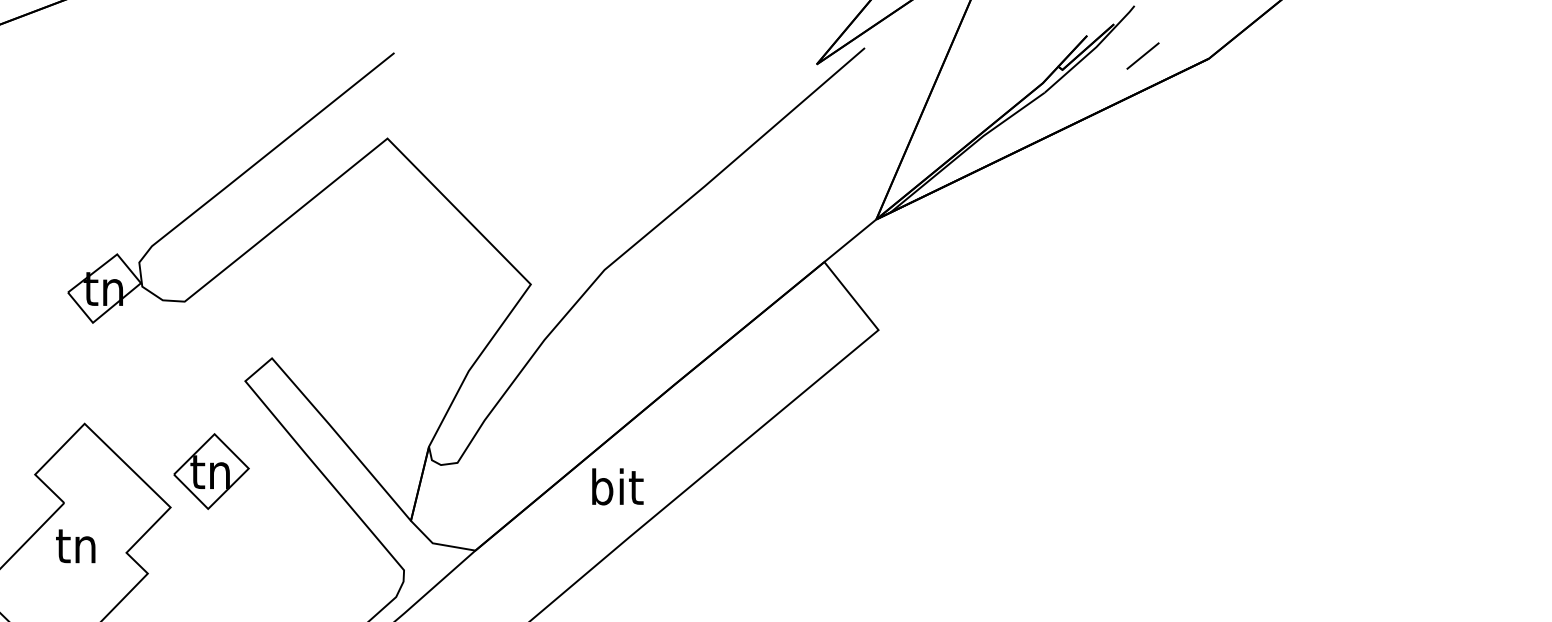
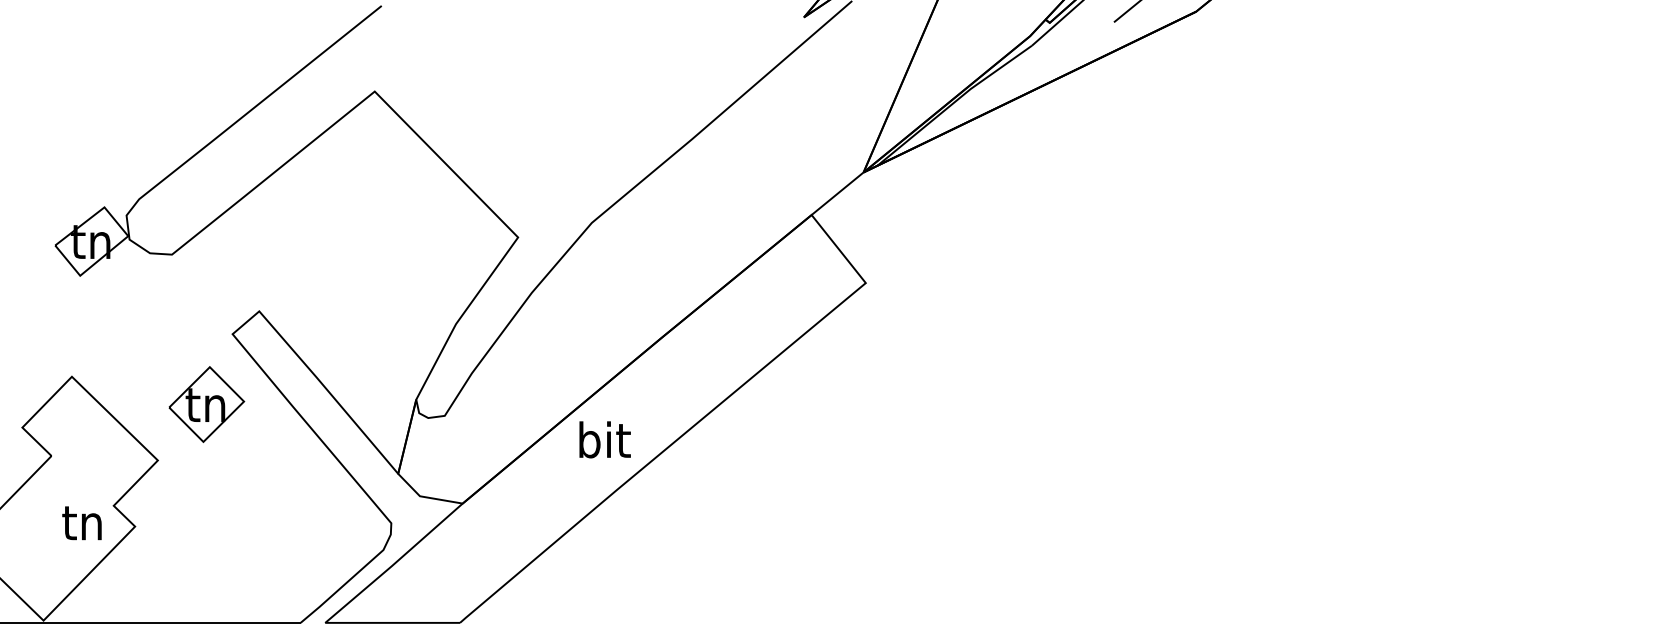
part: (211, 471) -> (206, 404), moved
text: (75, 546) -> (81, 523), moved

